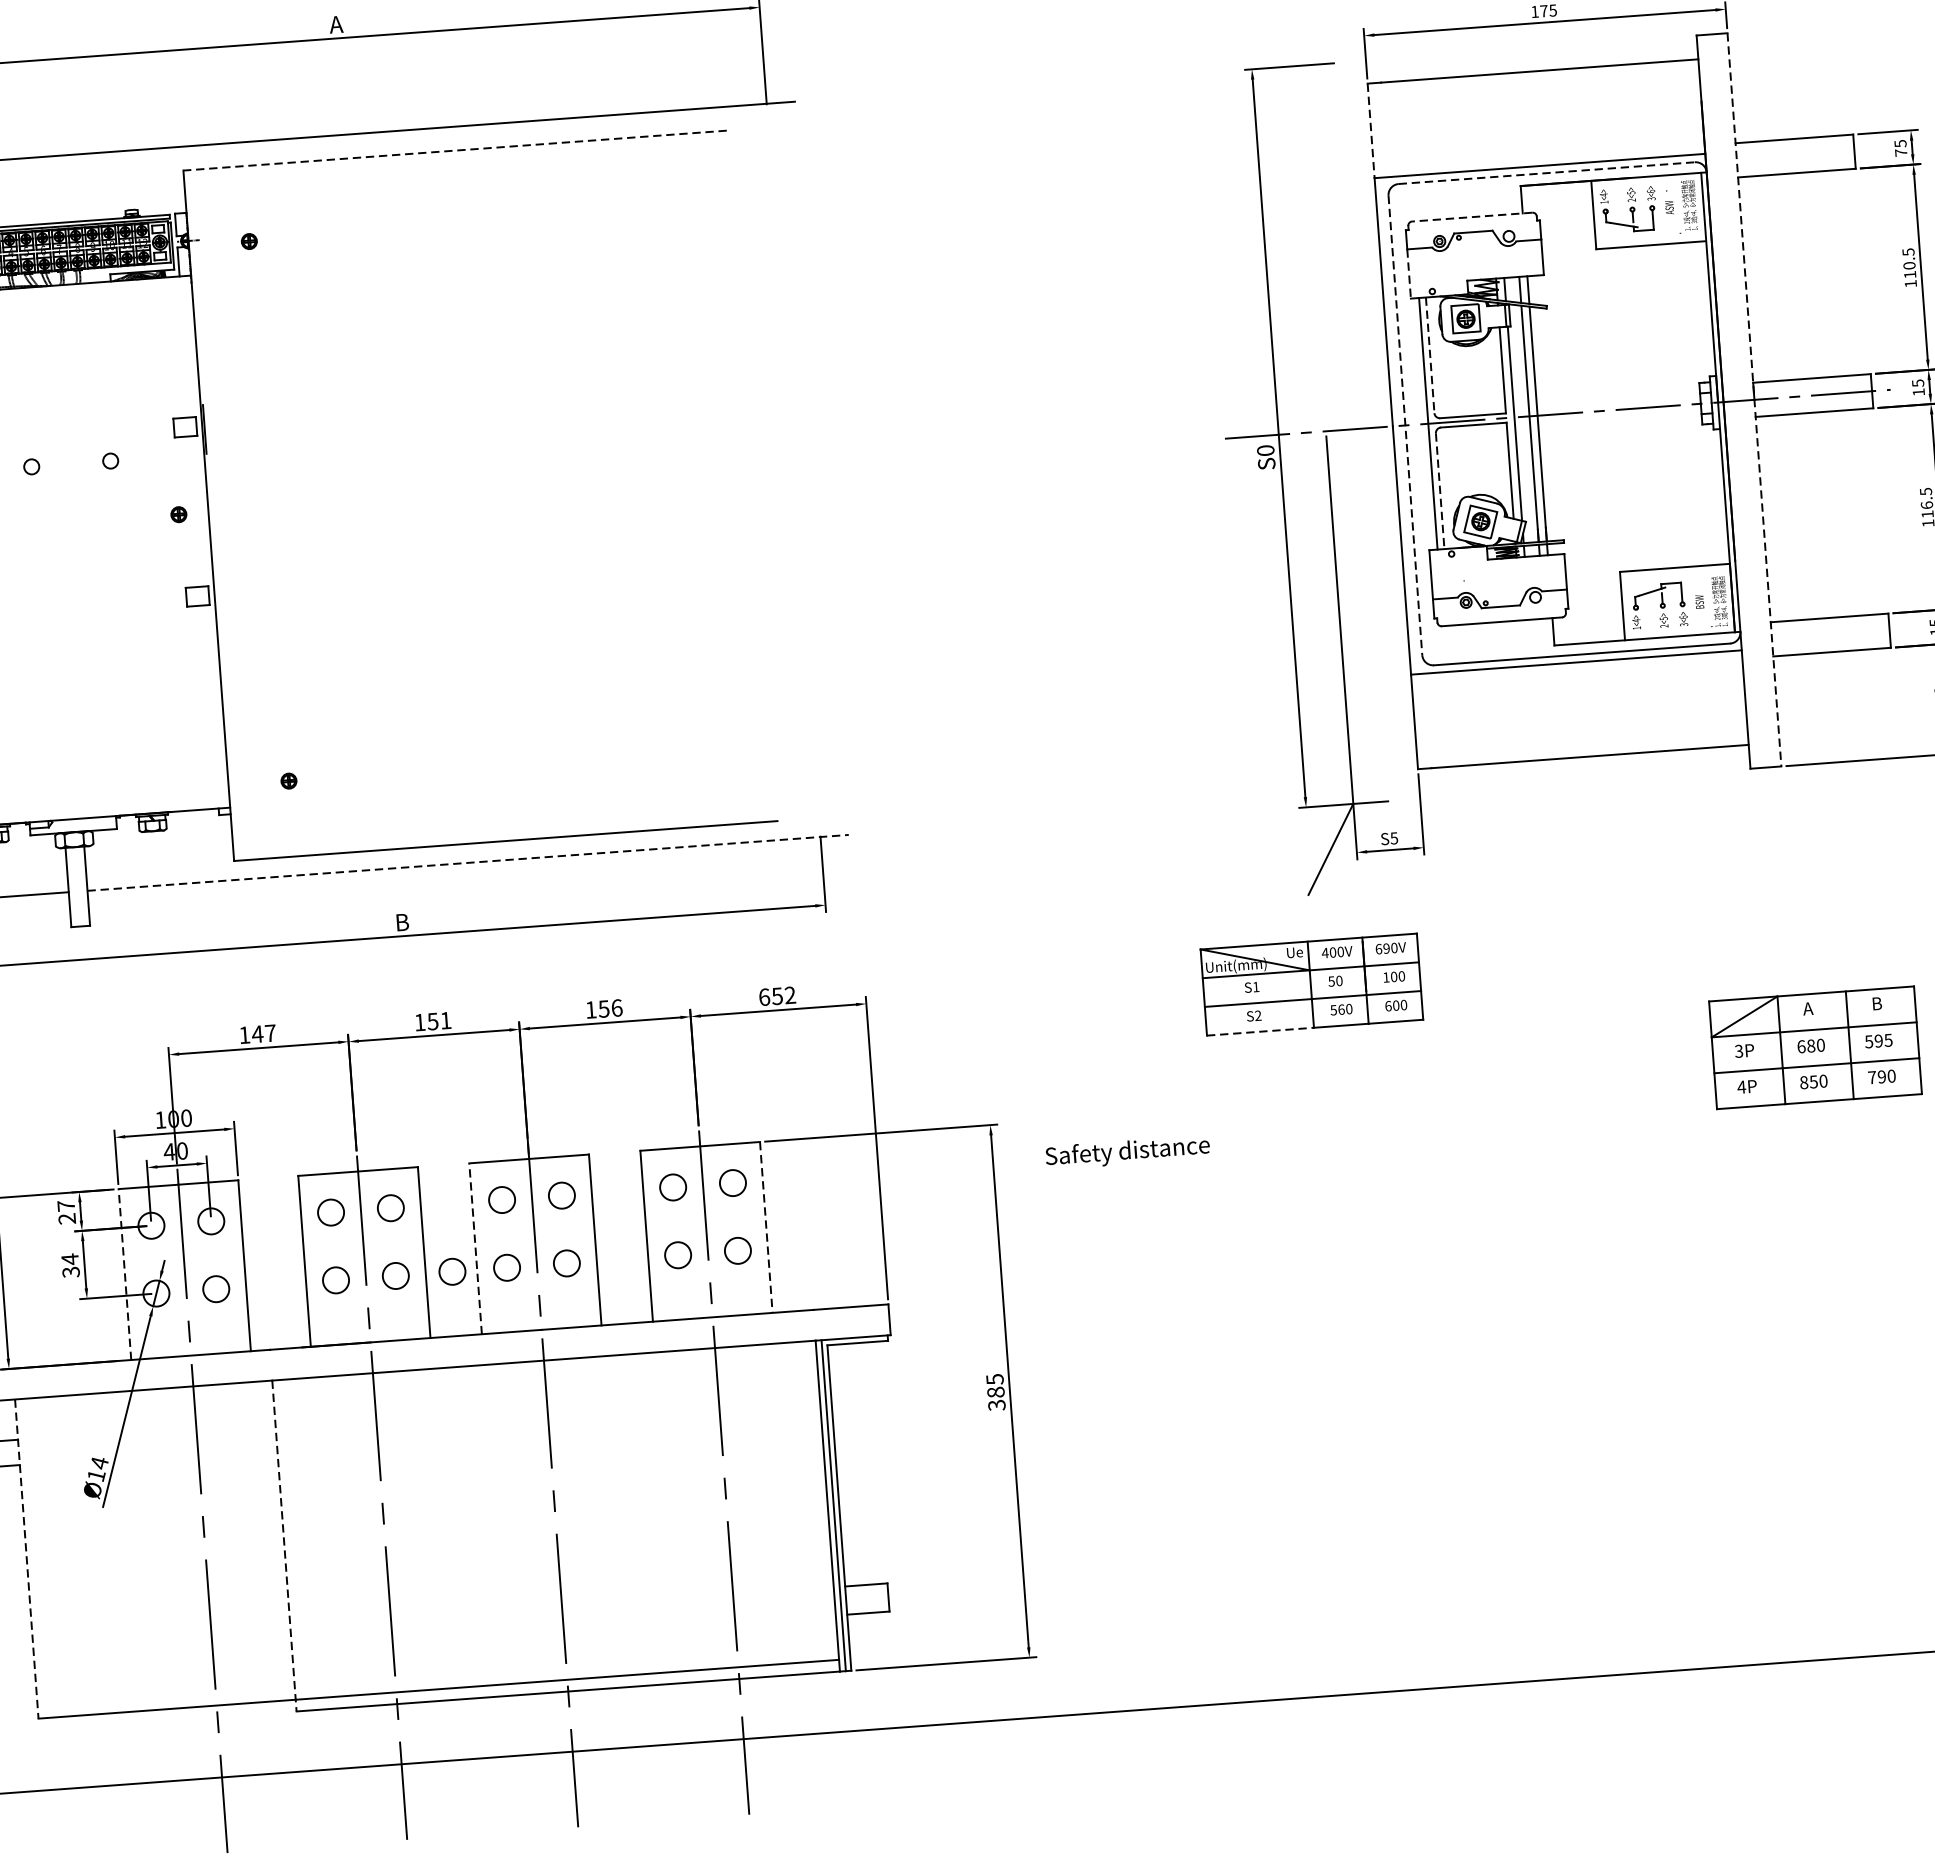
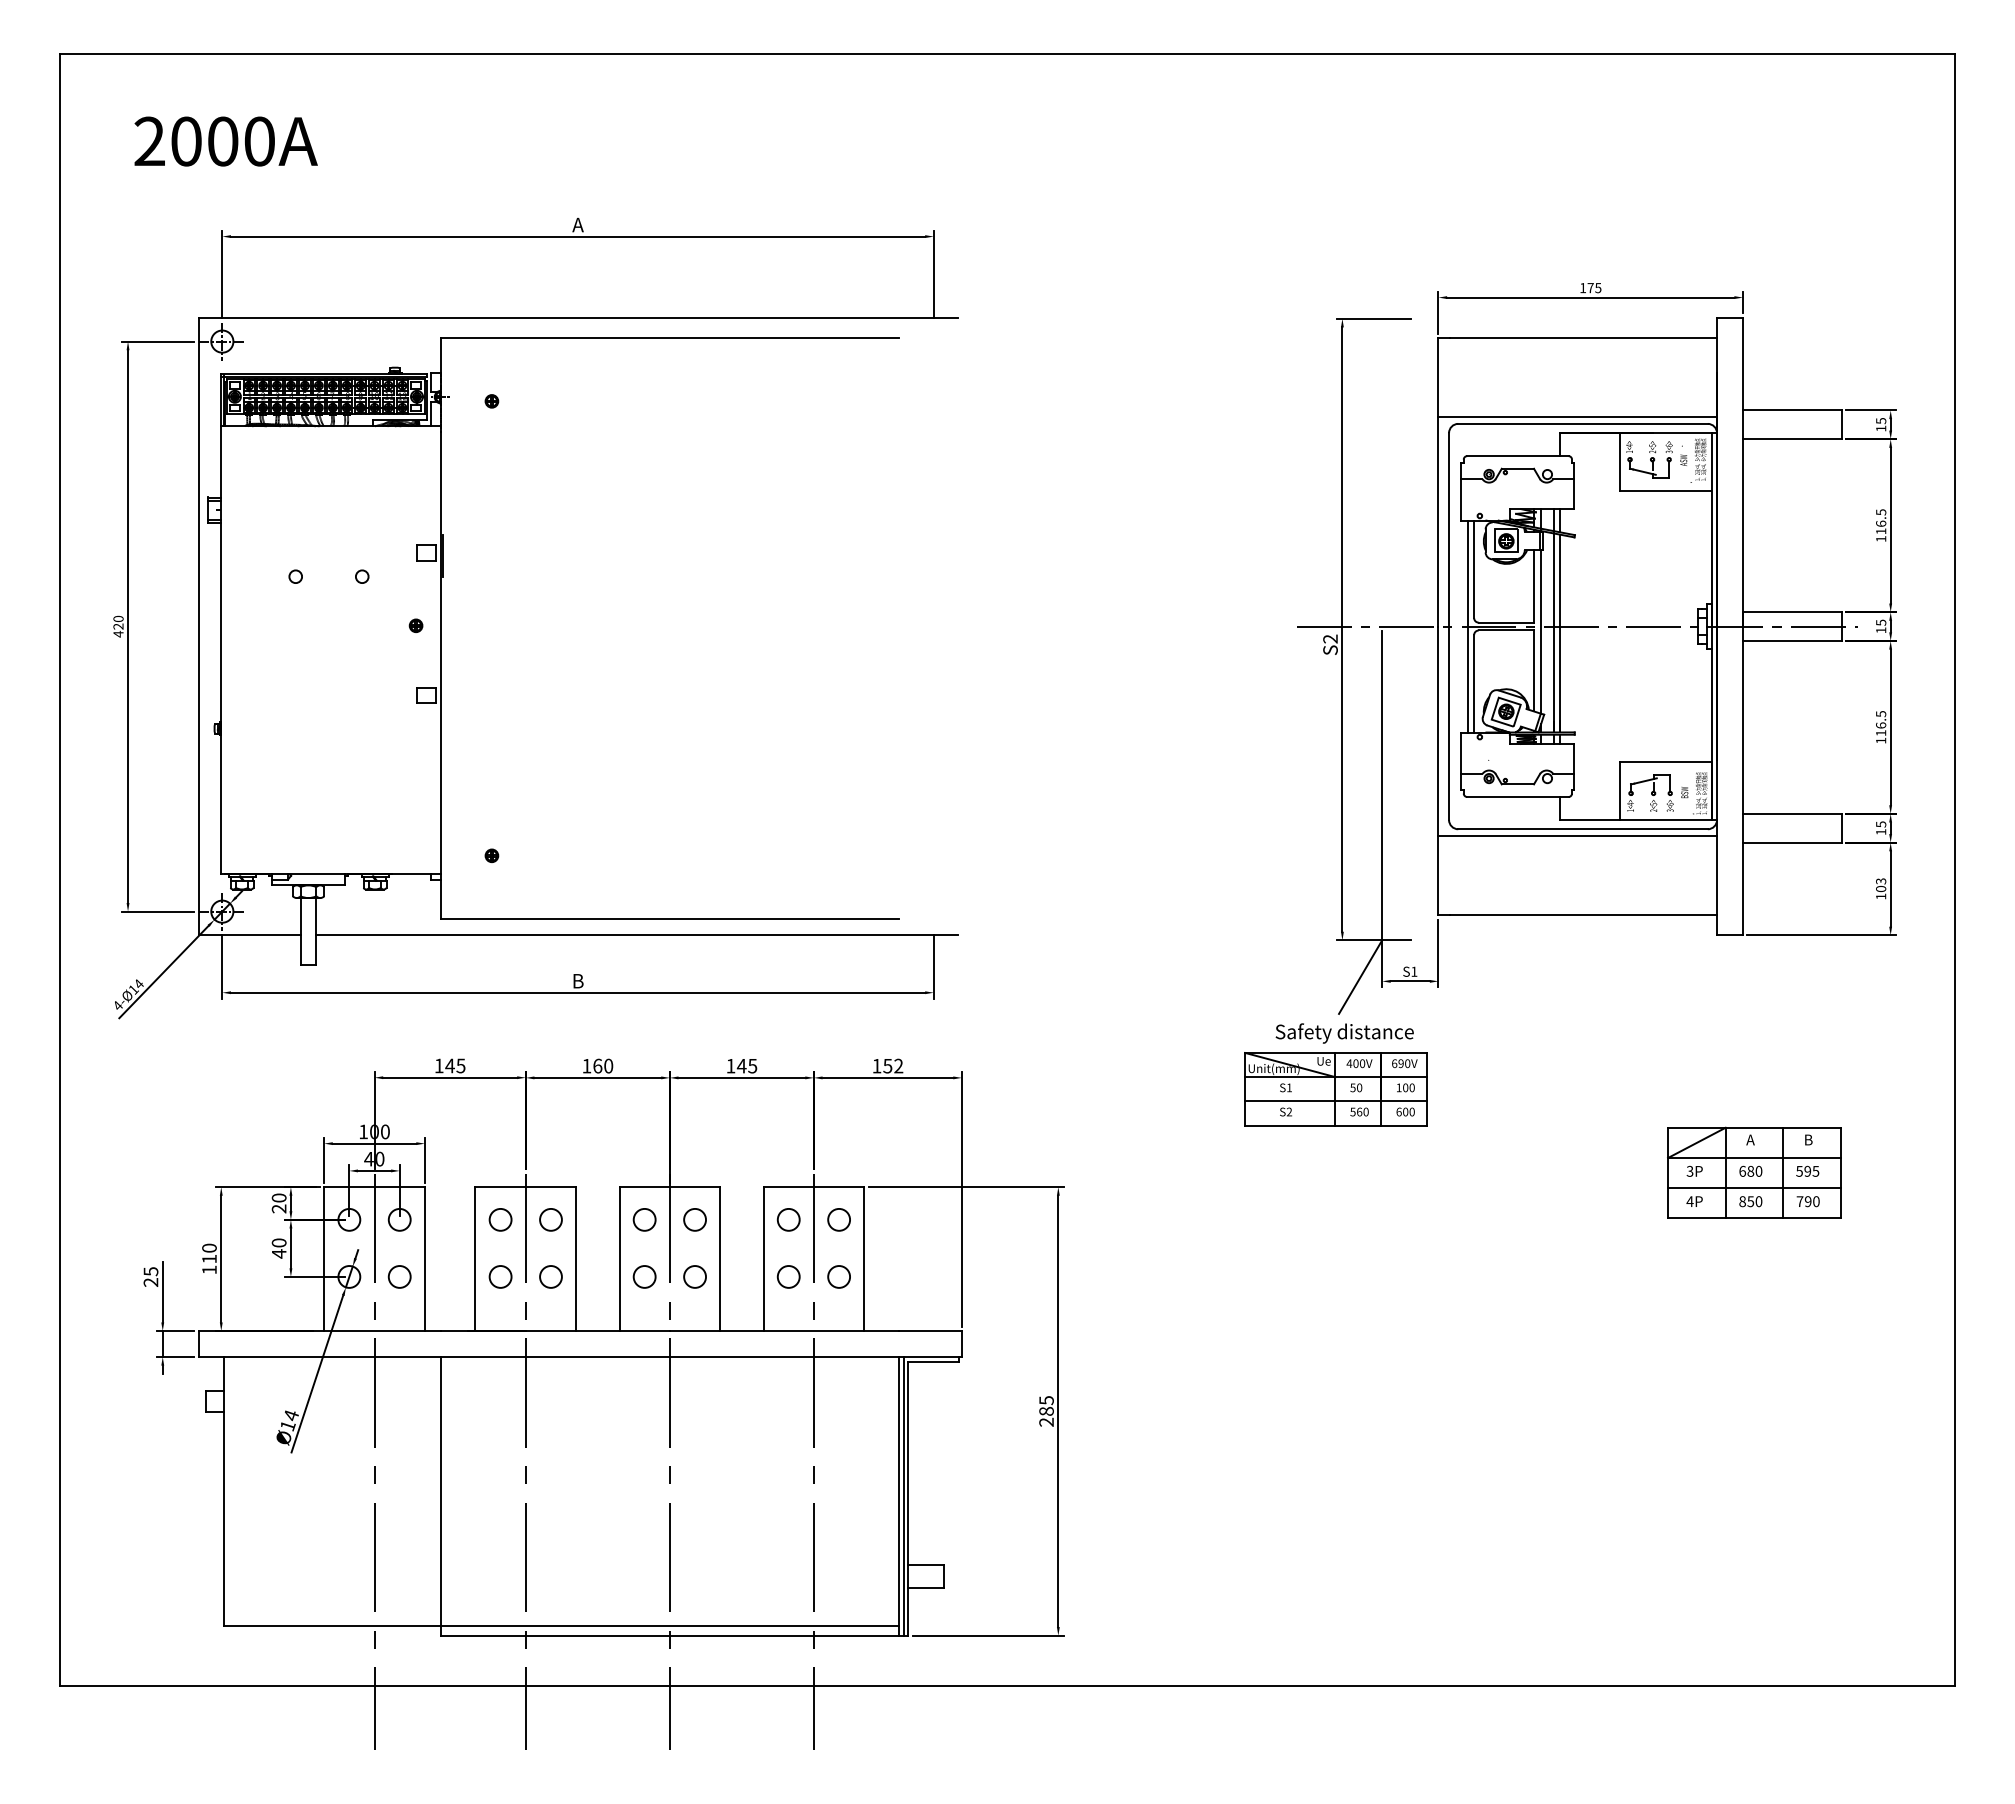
line: (1371, 130) -> (1438, 377), dashed -> solid
line: (454, 150) -> (669, 337), dashed -> solid
text: (1901, 152) -> (1881, 428), 75 -> 15
line: (1547, 172) -> (1583, 423), dashed -> solid
line: (1471, 217) -> (1517, 456), dashed -> solid
text: (1909, 265) -> (1881, 523), 110.5 -> 116.5
line: (1409, 273) -> (1461, 499), dashed -> solid
line: (1430, 355) -> (1474, 569), dashed -> solid
line: (1754, 399) -> (1743, 626), dashed -> solid
line: (1406, 426) -> (1449, 627), dashed -> solid
text: (1265, 449) -> (1330, 638), S0 -> S2
line: (1440, 490) -> (1474, 683), dashed -> solid
text: (1394, 838) -> (1414, 971), S5 -> S1
line: (467, 863) -> (636, 935), dashed -> solid
text: (763, 996) -> (876, 1065), 652 -> 152
text: (609, 1007) -> (746, 1065), 156 -> 145
text: (439, 1020) -> (603, 1065), 151 -> 160
line: (1260, 1031) -> (1290, 1125), dashed -> solid
text: (269, 1032) -> (460, 1065), 147 -> 145
text: (1127, 1152) -> (1344, 1033), moved
text: (65, 1205) -> (278, 1197), 27 -> 20
line: (766, 1227) -> (864, 1259), dashed -> solid
line: (475, 1249) -> (619, 1259), dashed -> solid
text: (69, 1265) -> (278, 1248), 34 -> 40
circle: (452, 1271) -> (598, 1276), removed
line: (125, 1275) -> (324, 1259), dashed -> solid
text: (996, 1404) -> (1046, 1421), 385 -> 285
line: (284, 1546) -> (441, 1496), dashed -> solid
line: (26, 1559) -> (224, 1491), dashed -> solid

